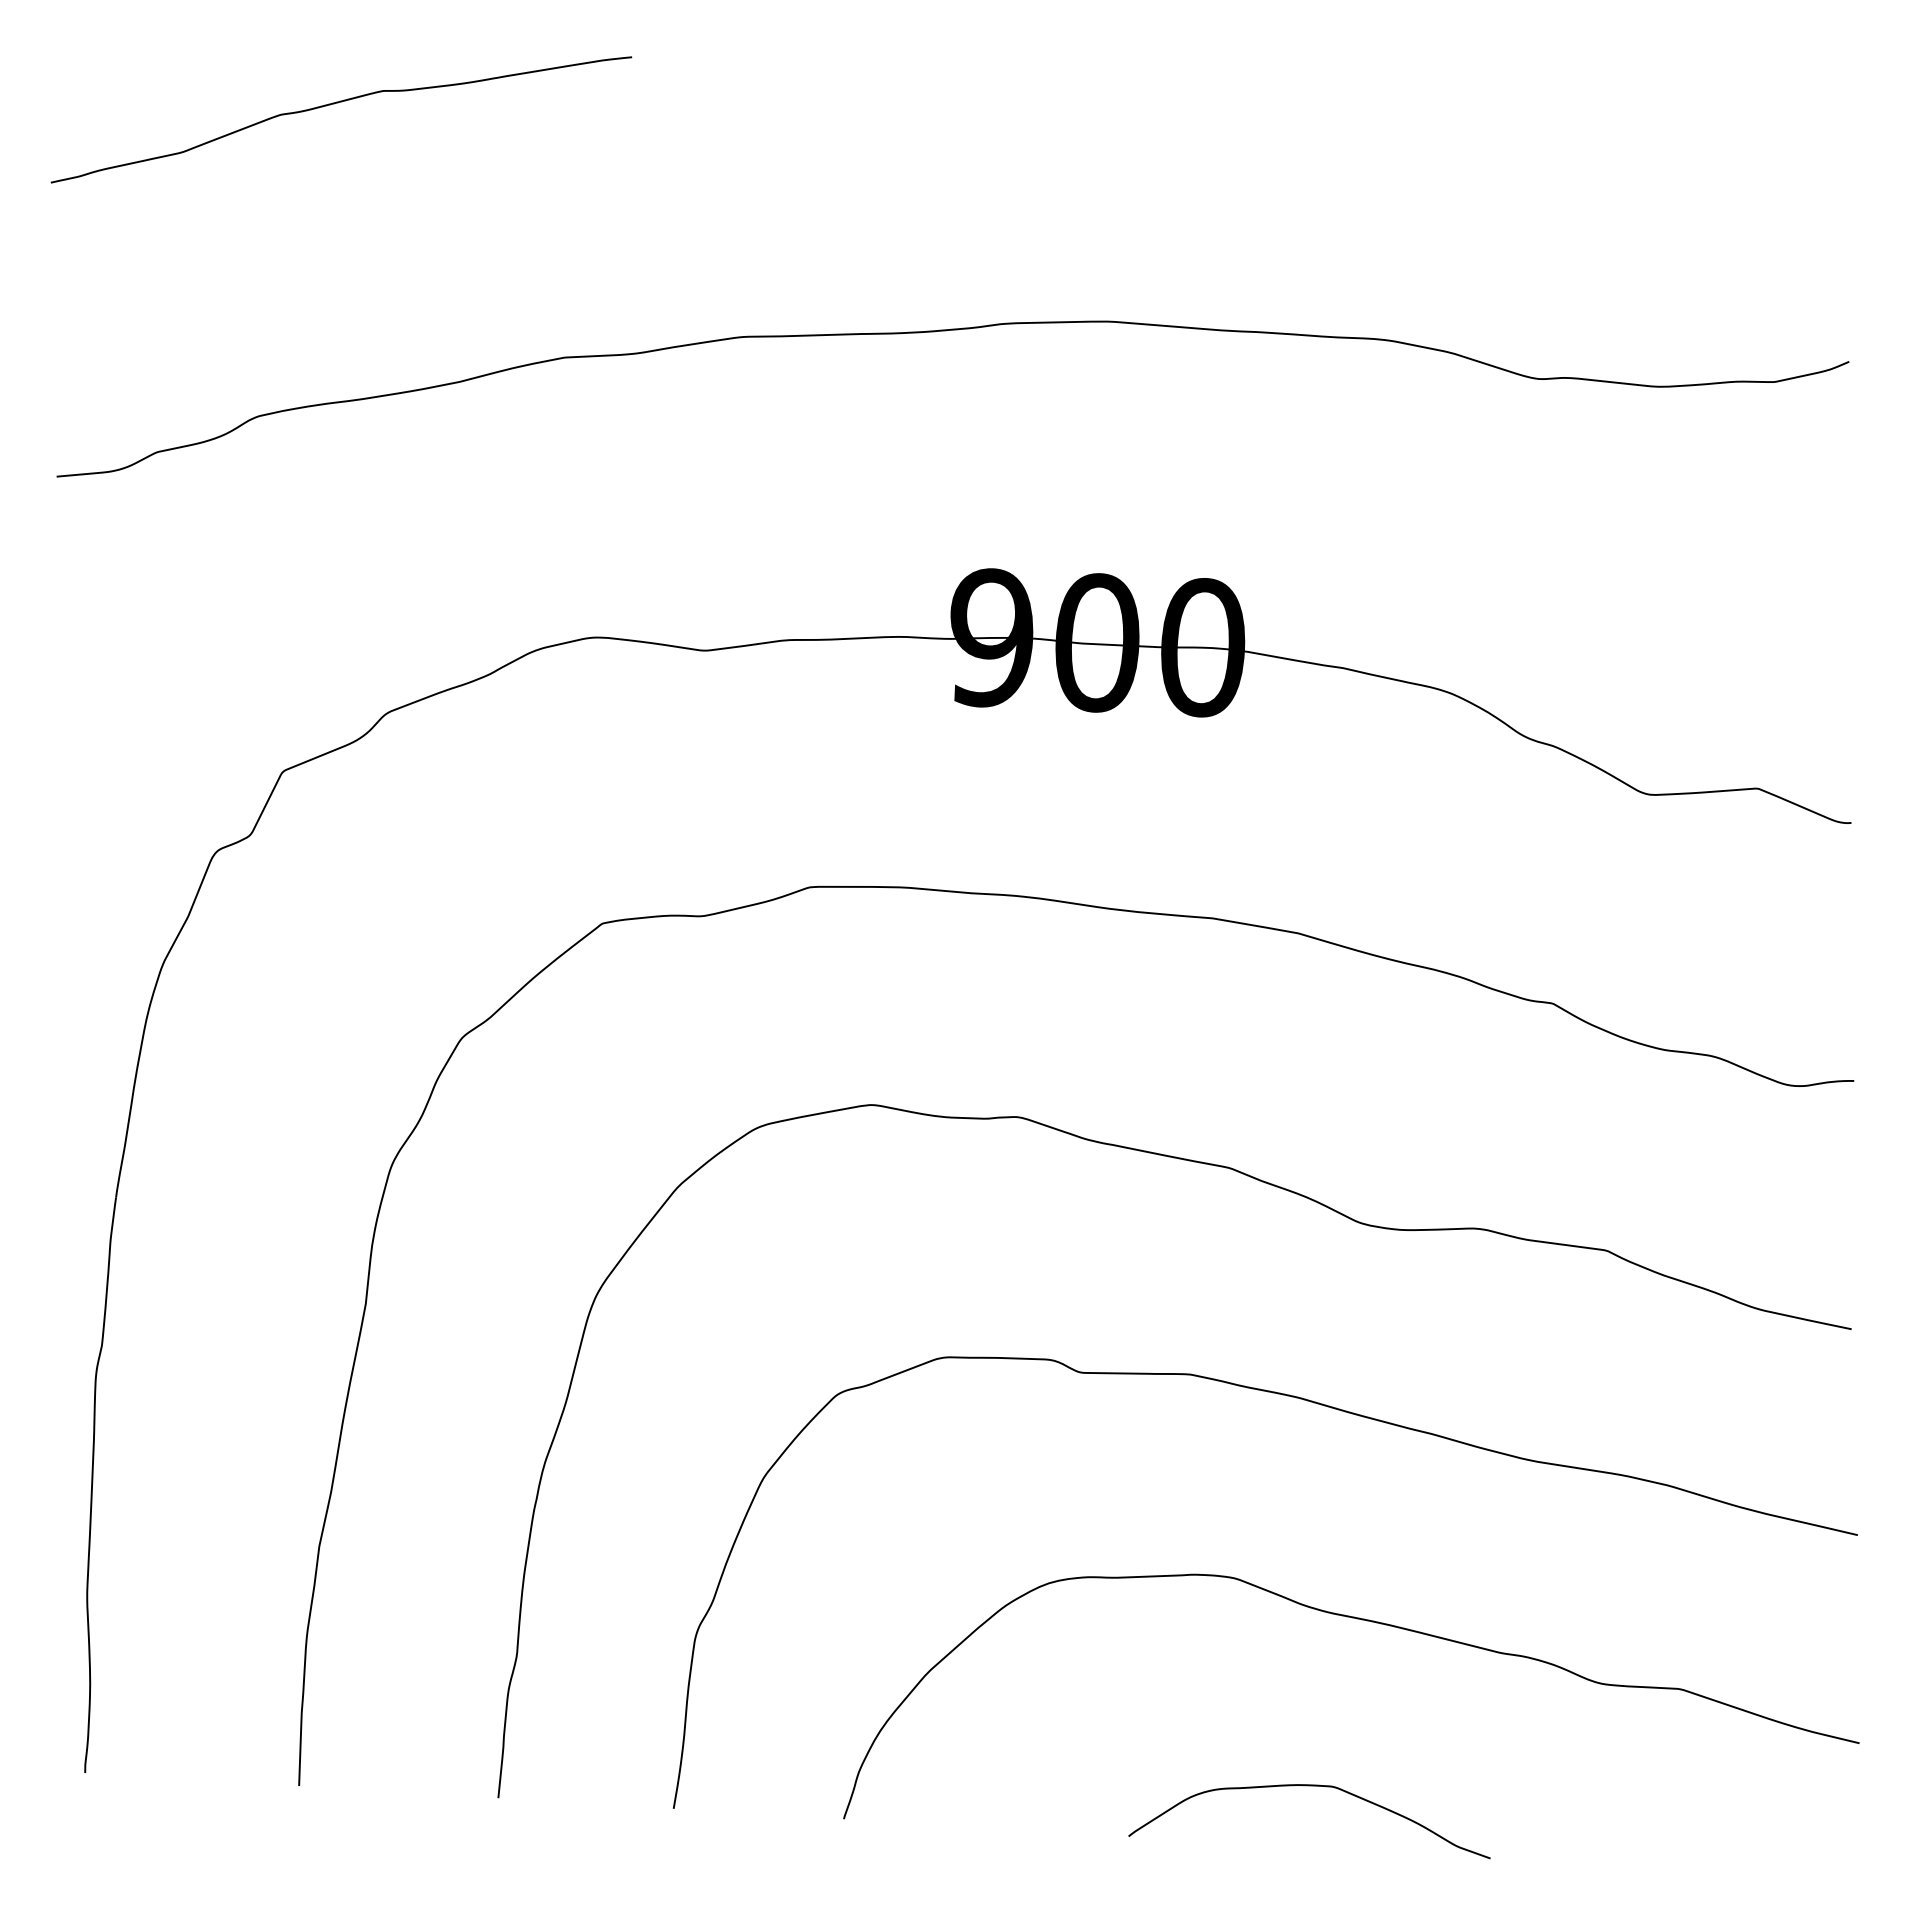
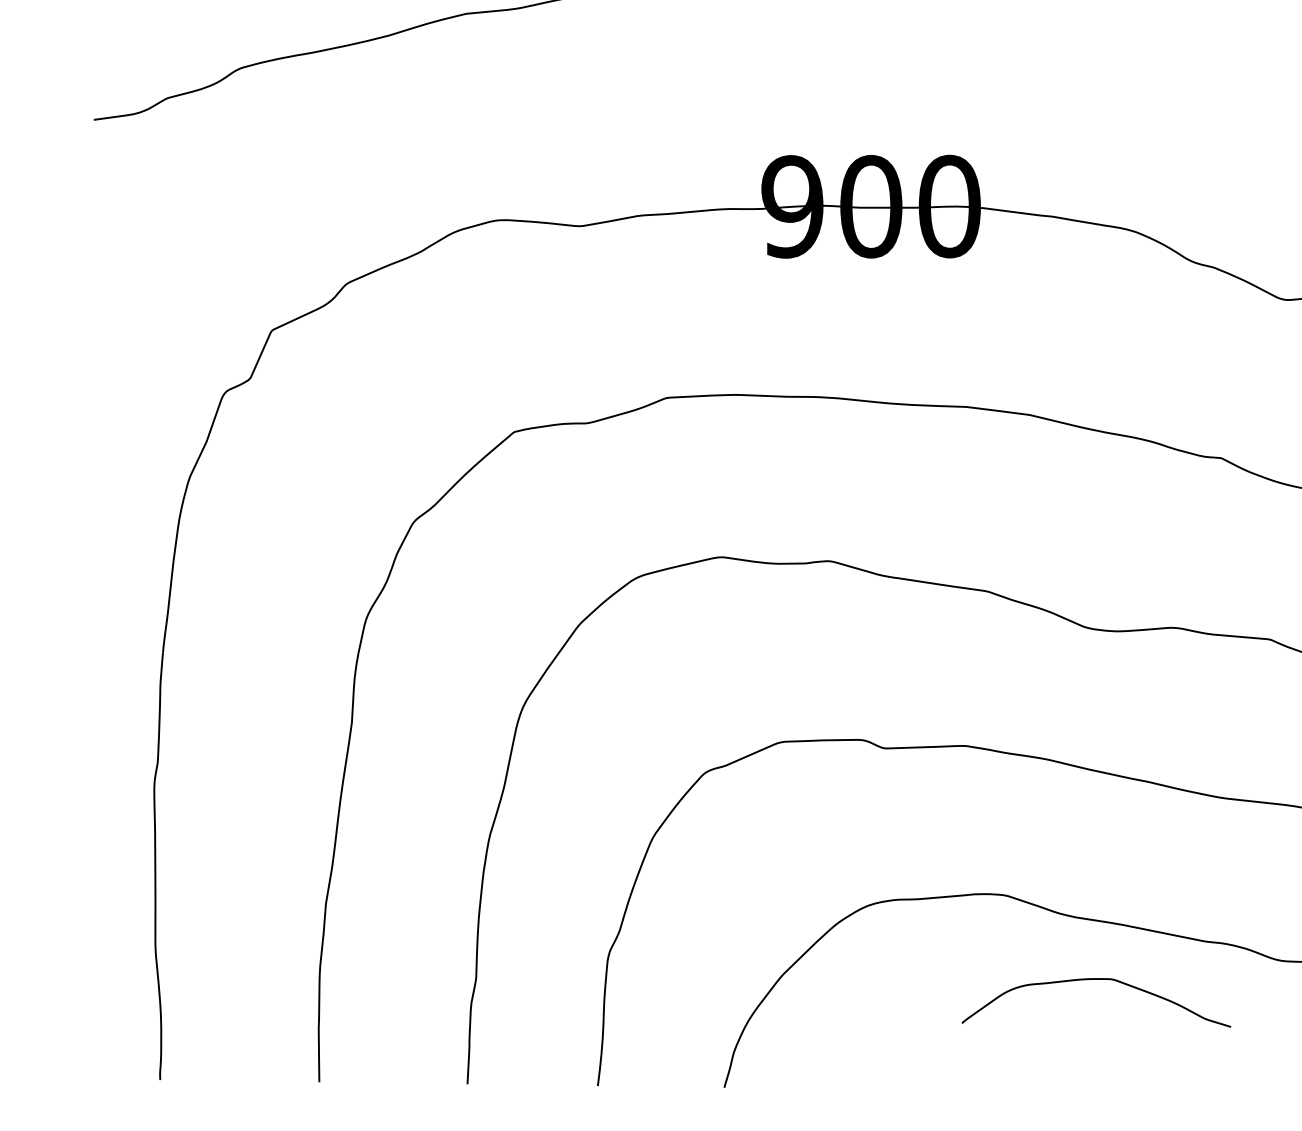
curve: (1309, 1786) -> (1094, 979), moved

